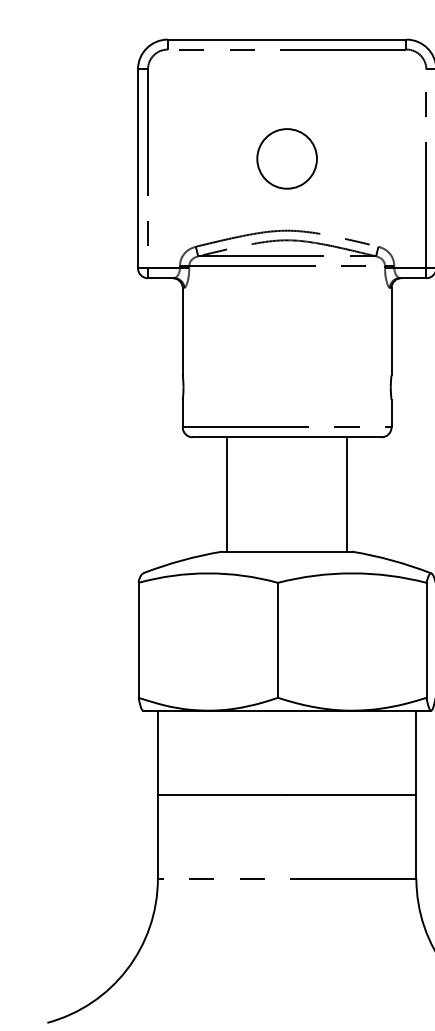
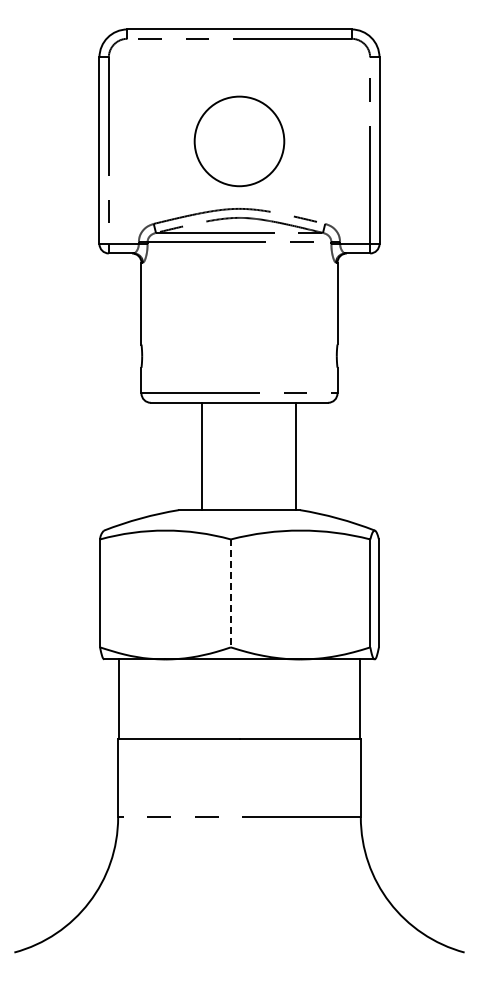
circle: (287, 158) -> (239, 141), size x1.6
line: (227, 494) -> (202, 456), moved
line: (277, 640) -> (230, 593), solid -> dashed

